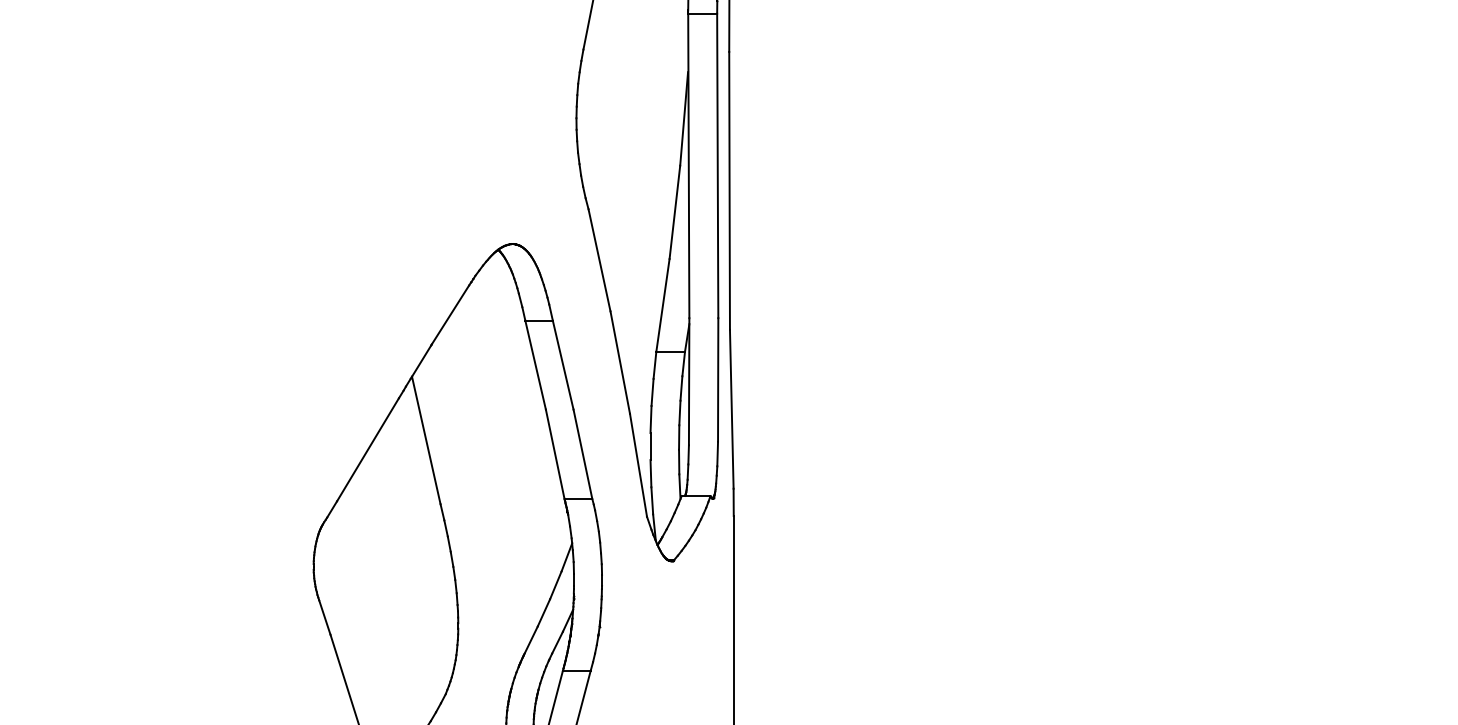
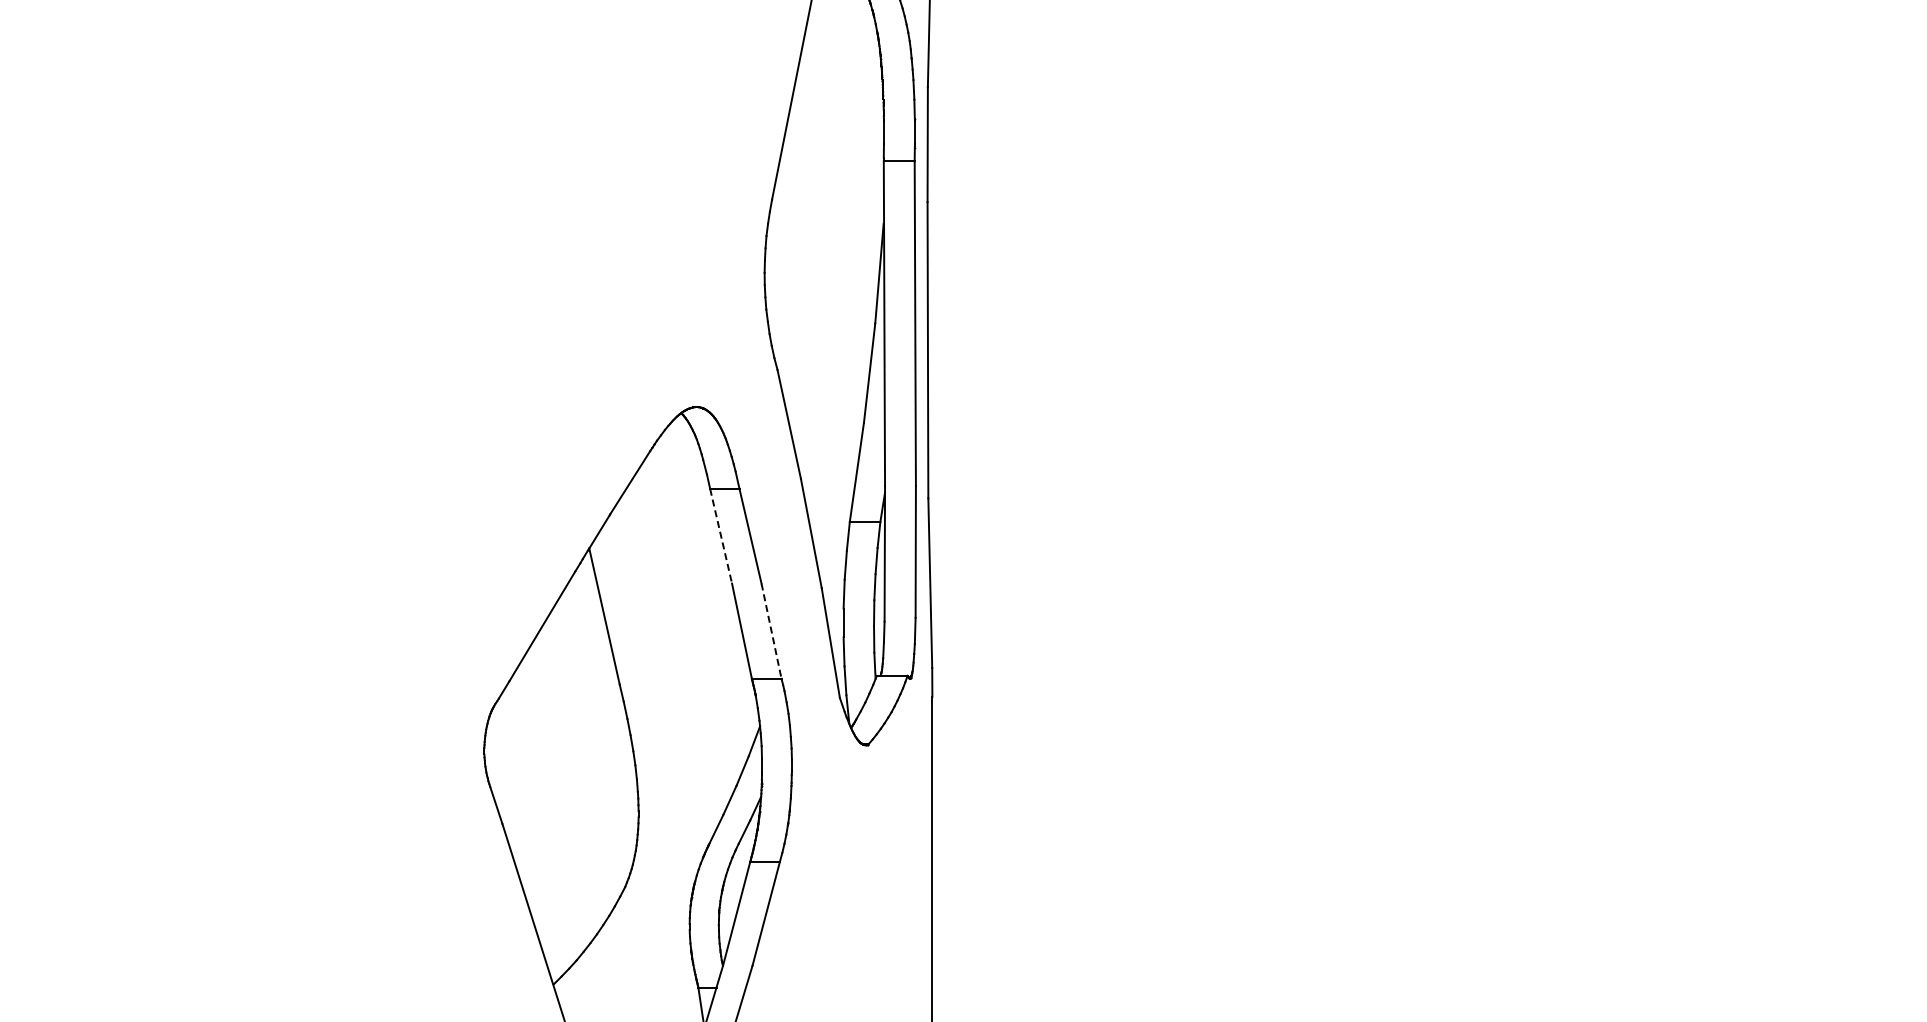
line: (536, 365) -> (721, 536), solid -> dashed
line: (582, 454) -> (771, 631), solid -> dashed

